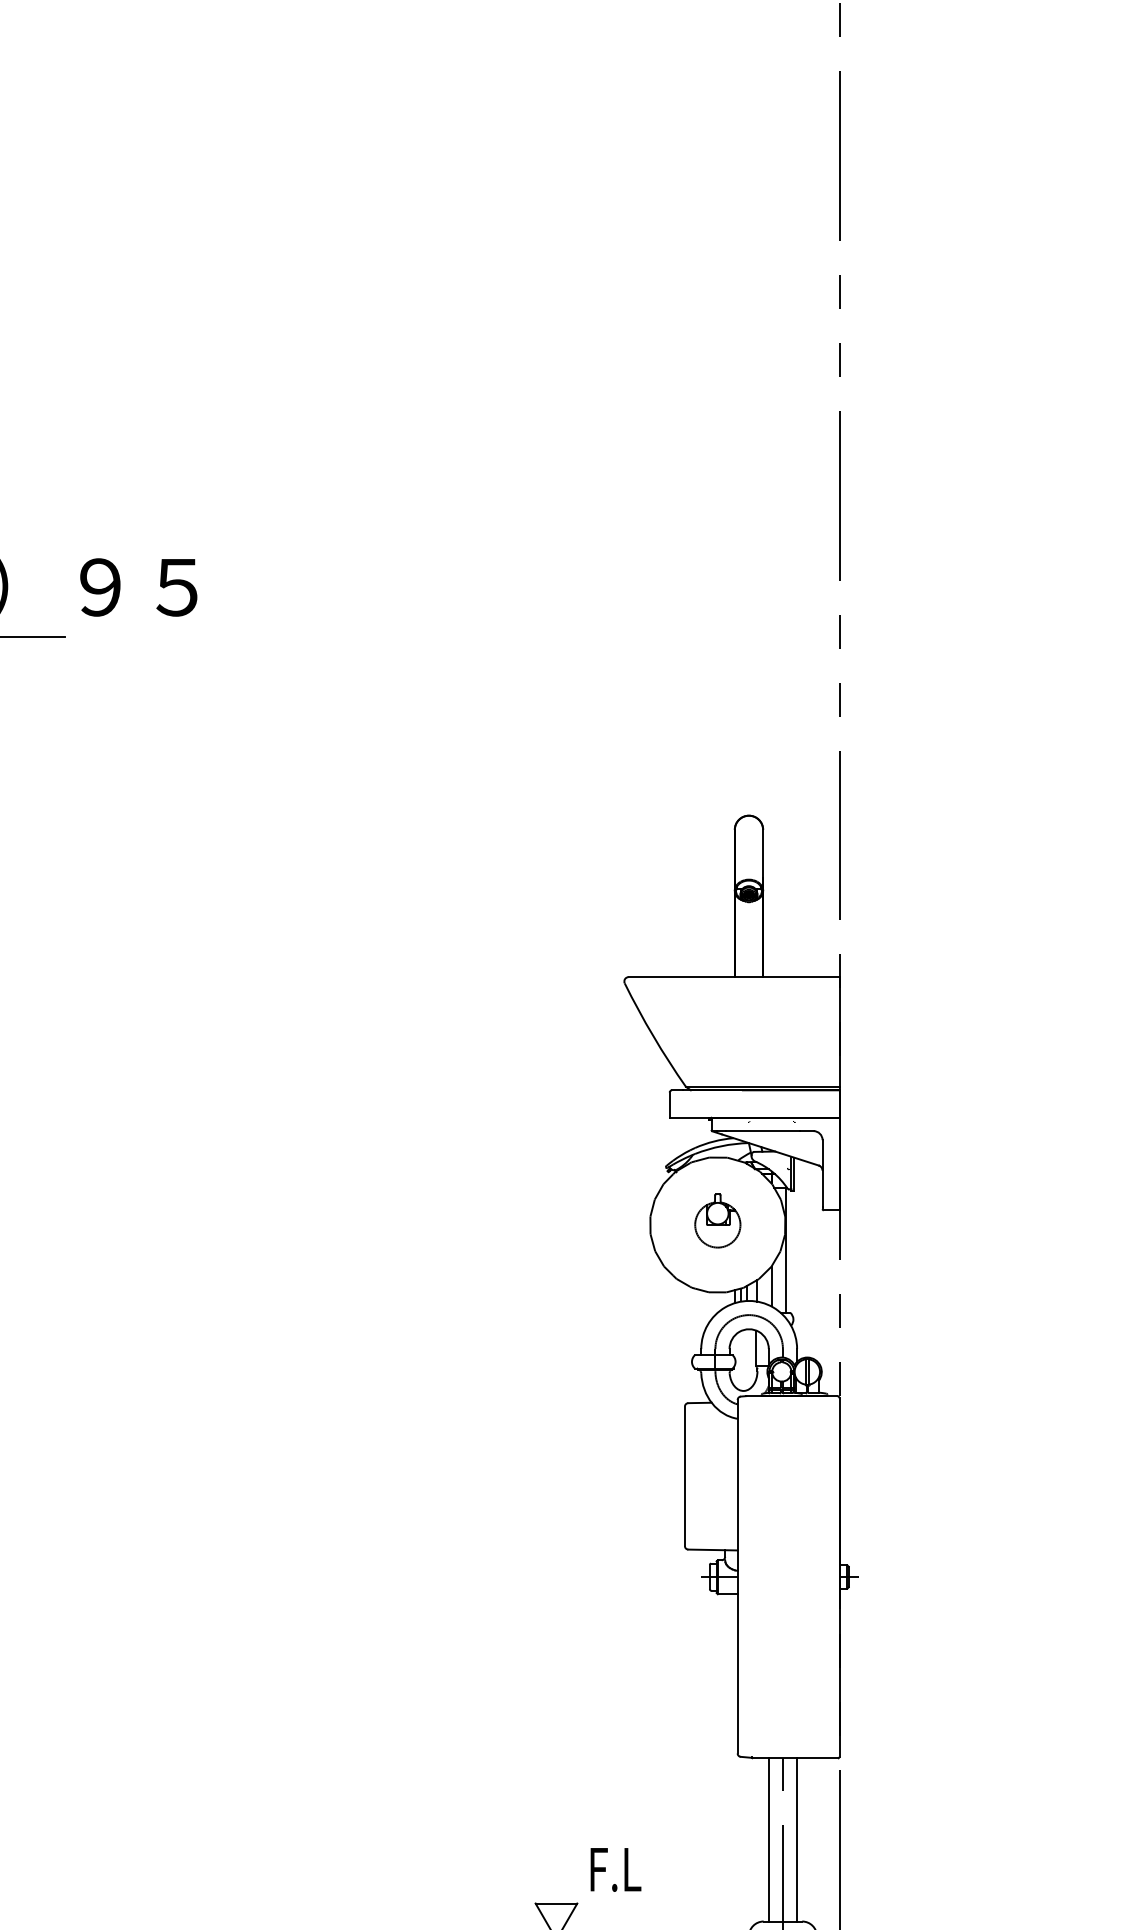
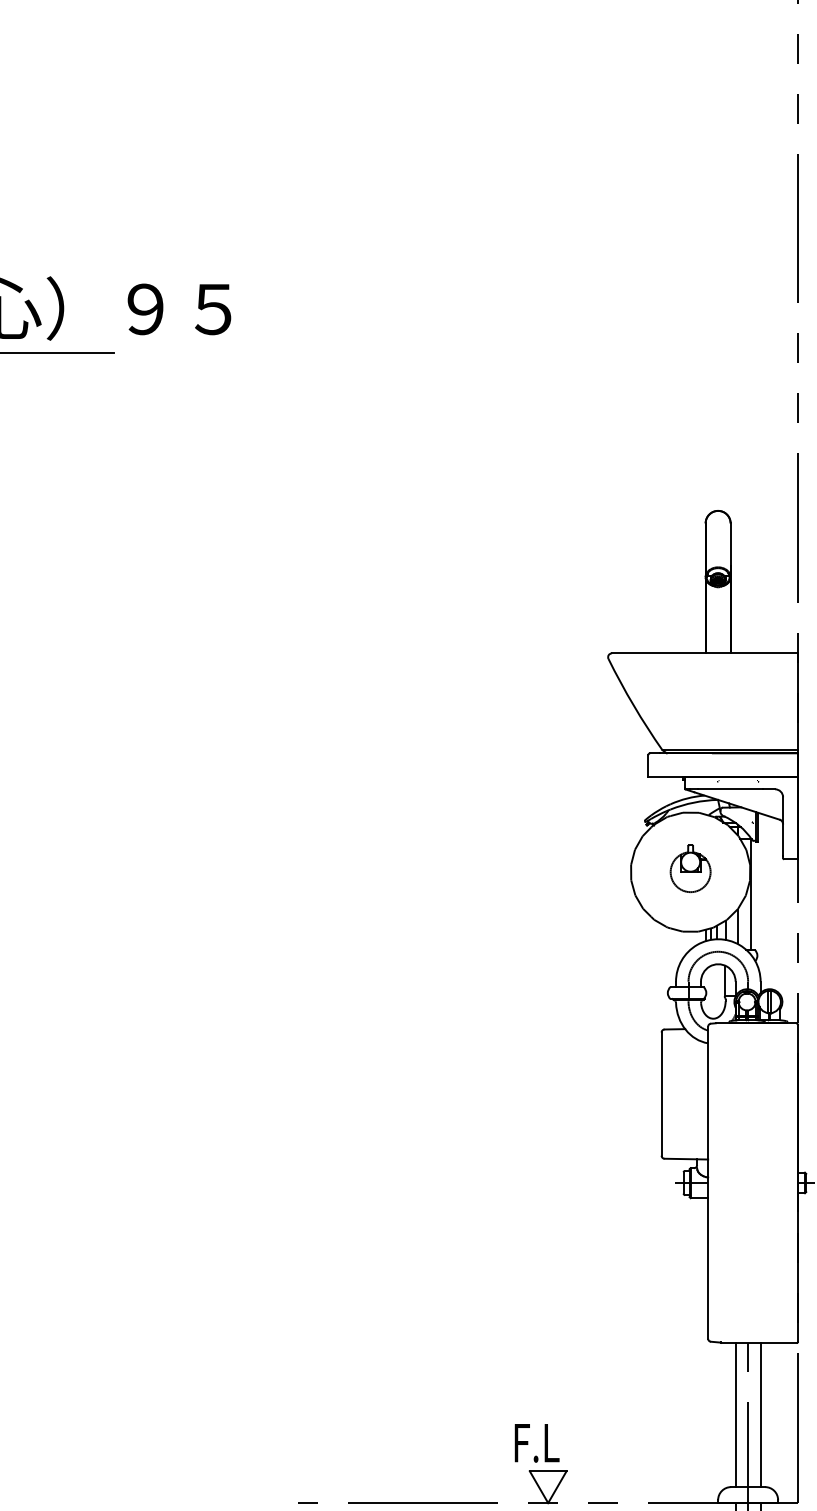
text: (615, 1869) -> (536, 1442), moved

